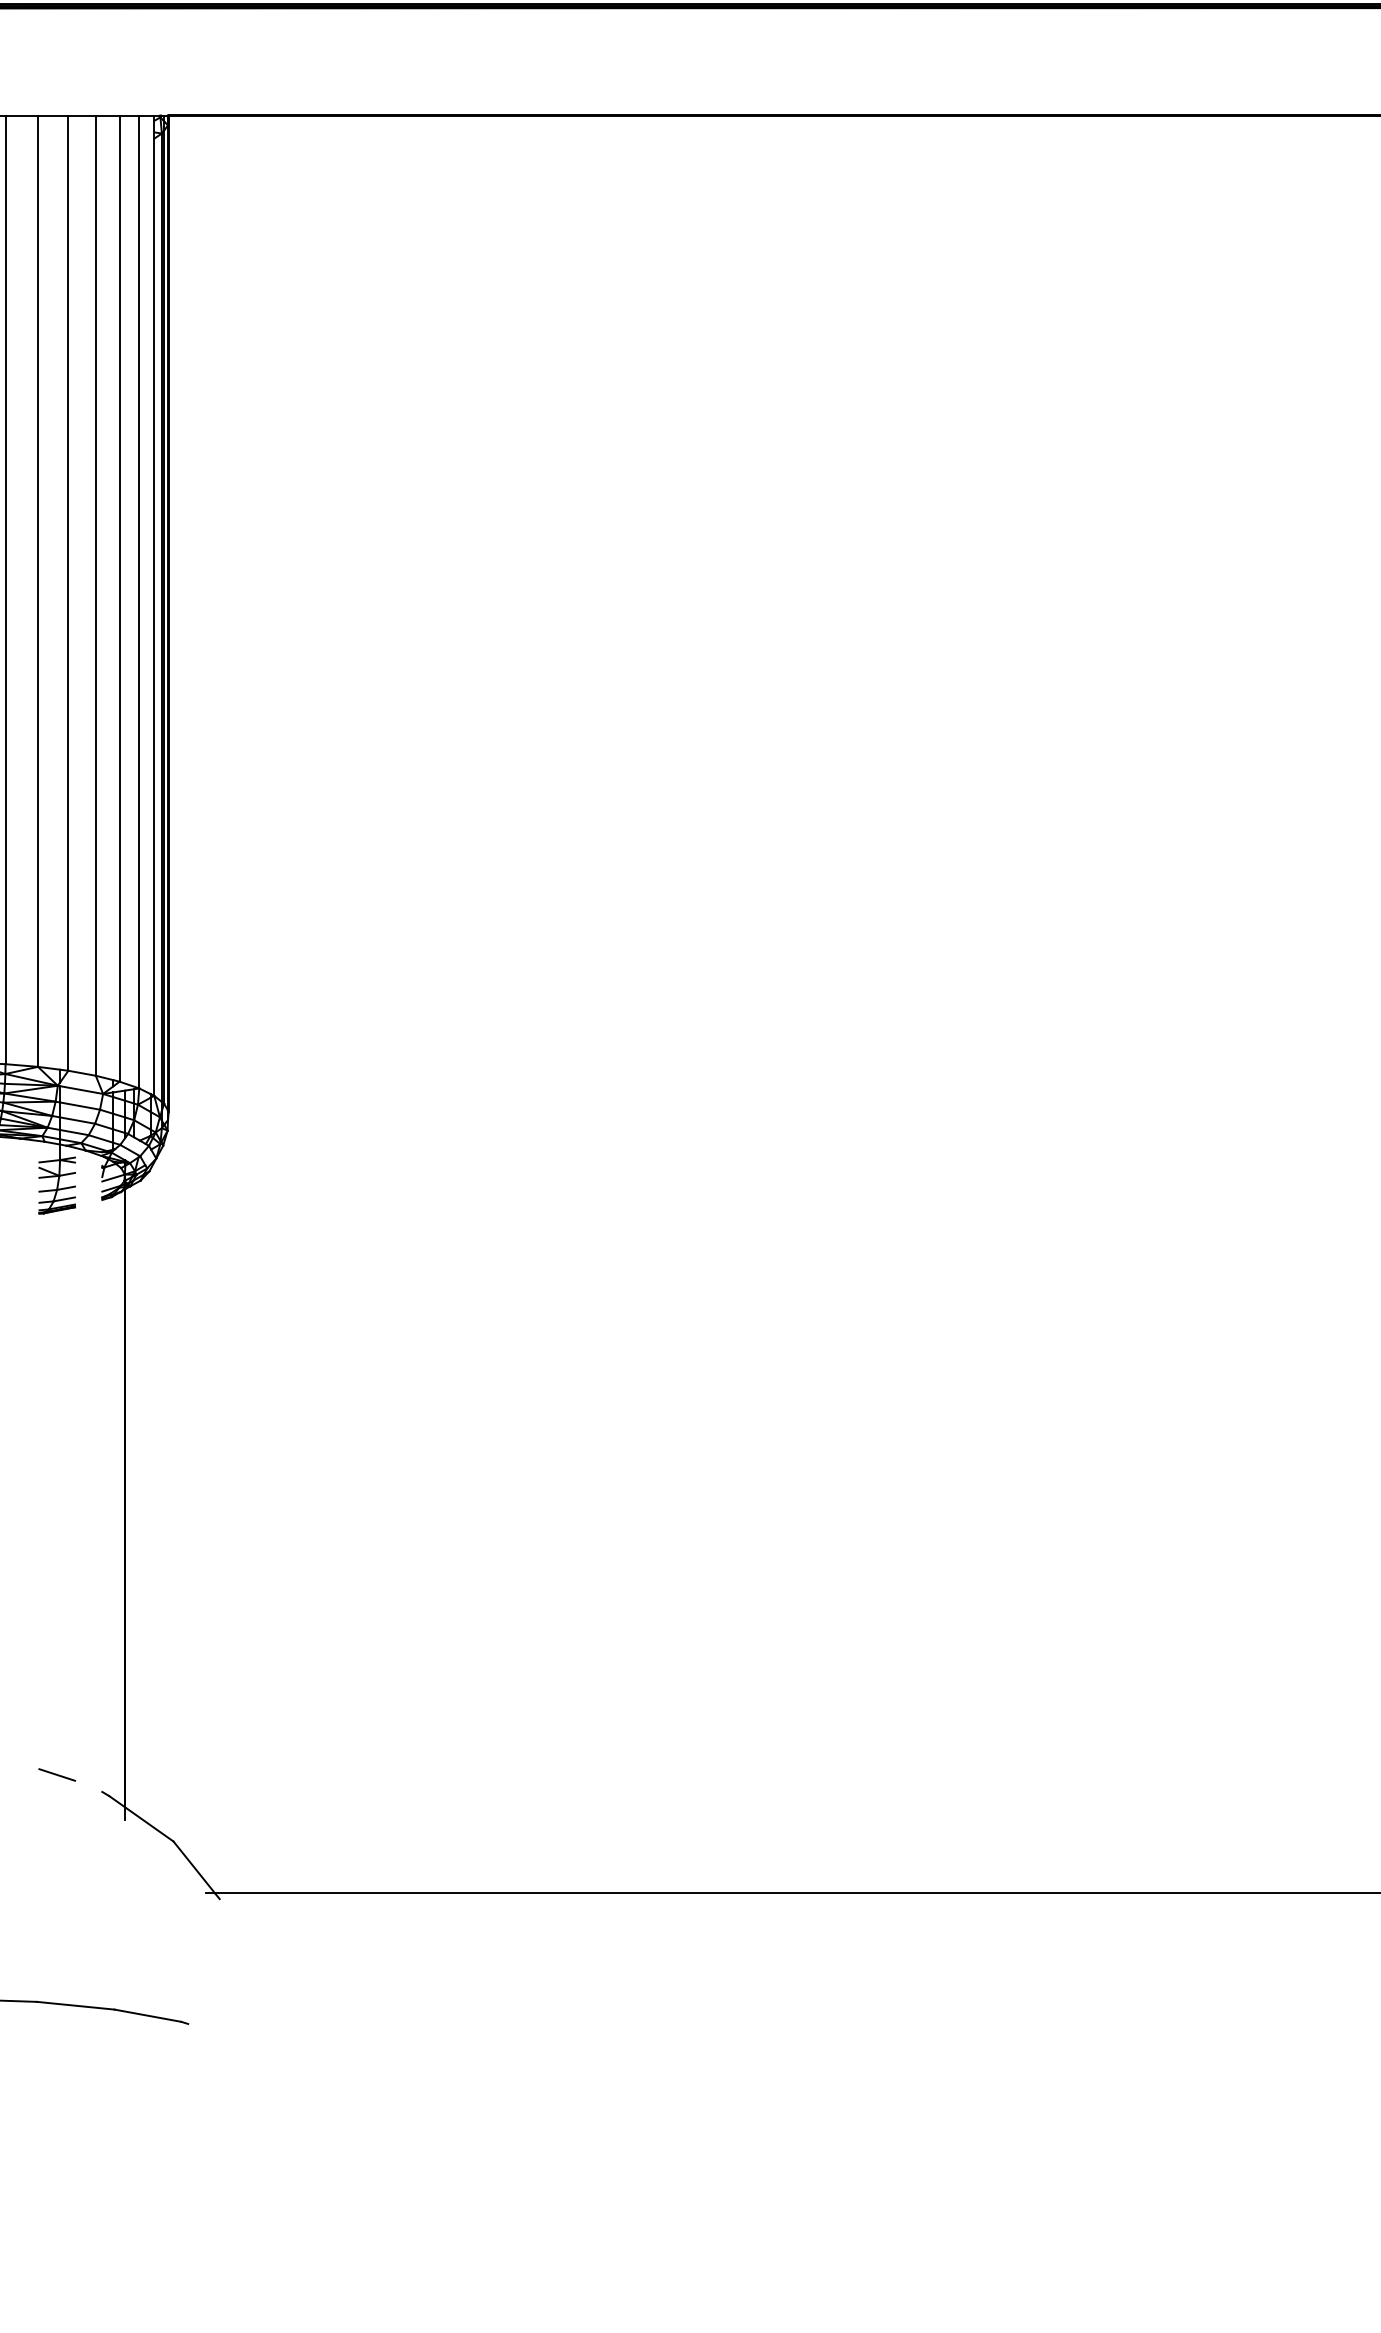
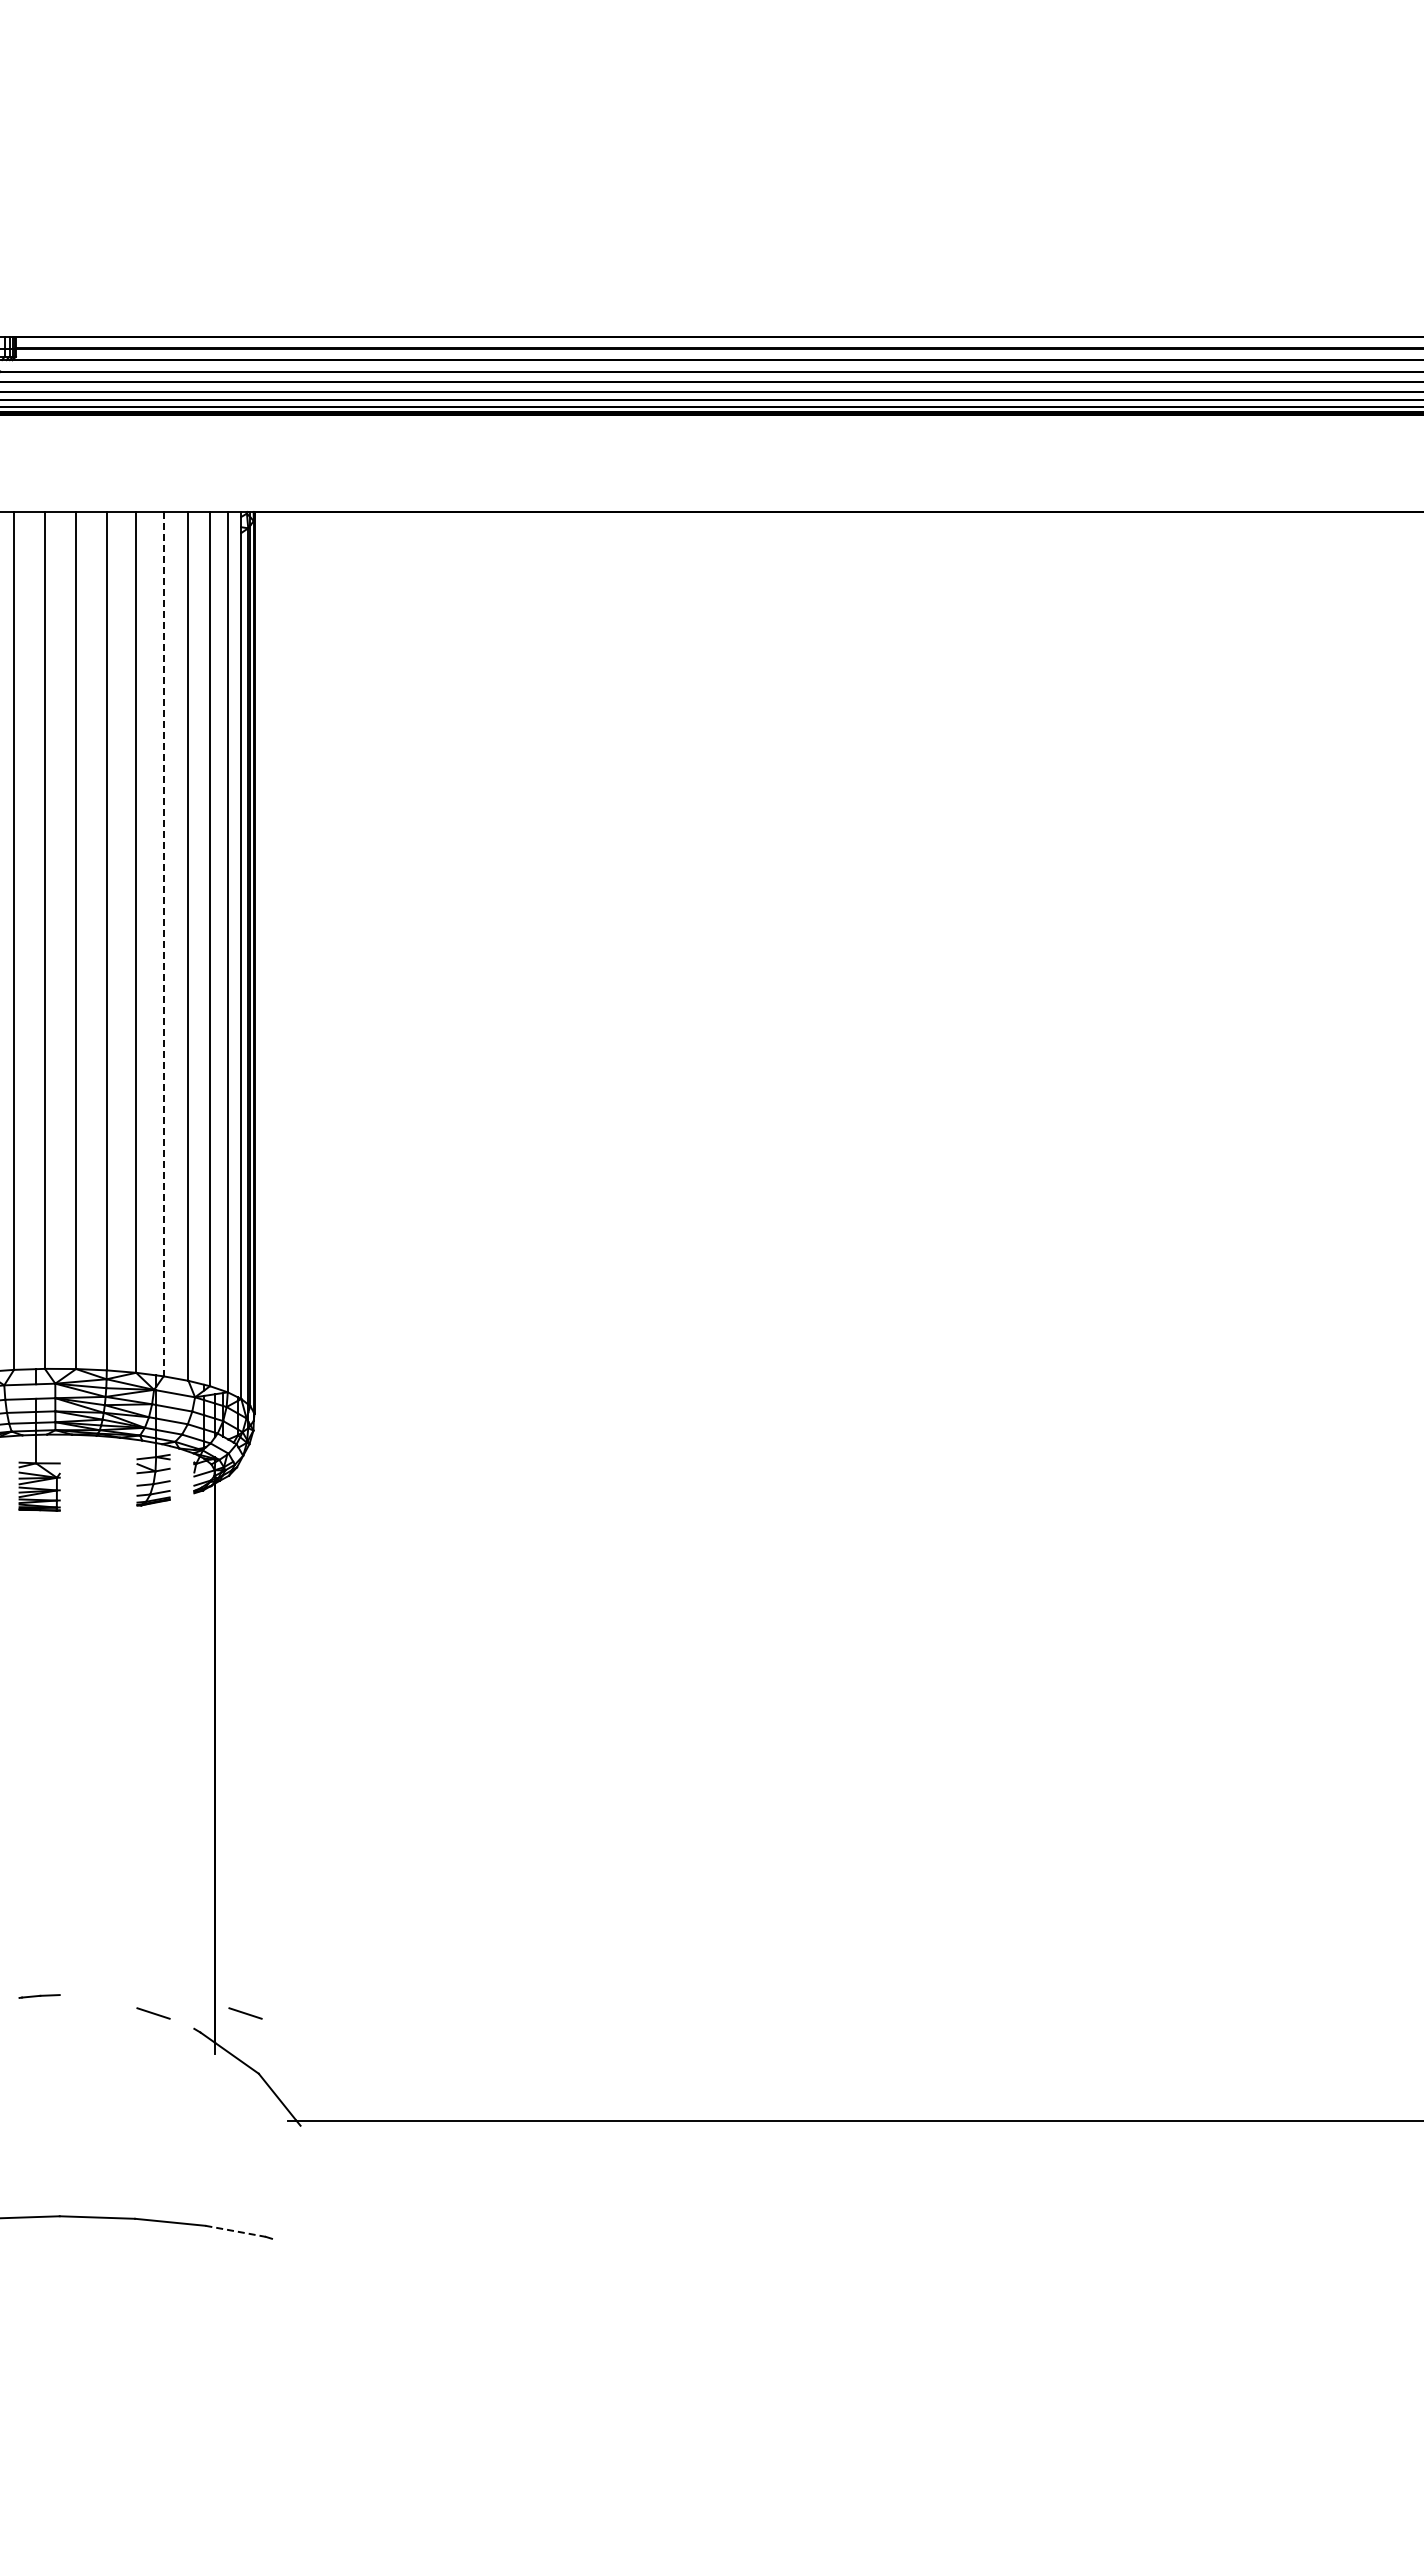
line: (68, 593) -> (163, 944), solid -> dashed
line: (158, 1774) -> (245, 2013), added
line: (147, 2015) -> (235, 2231), solid -> dashed

